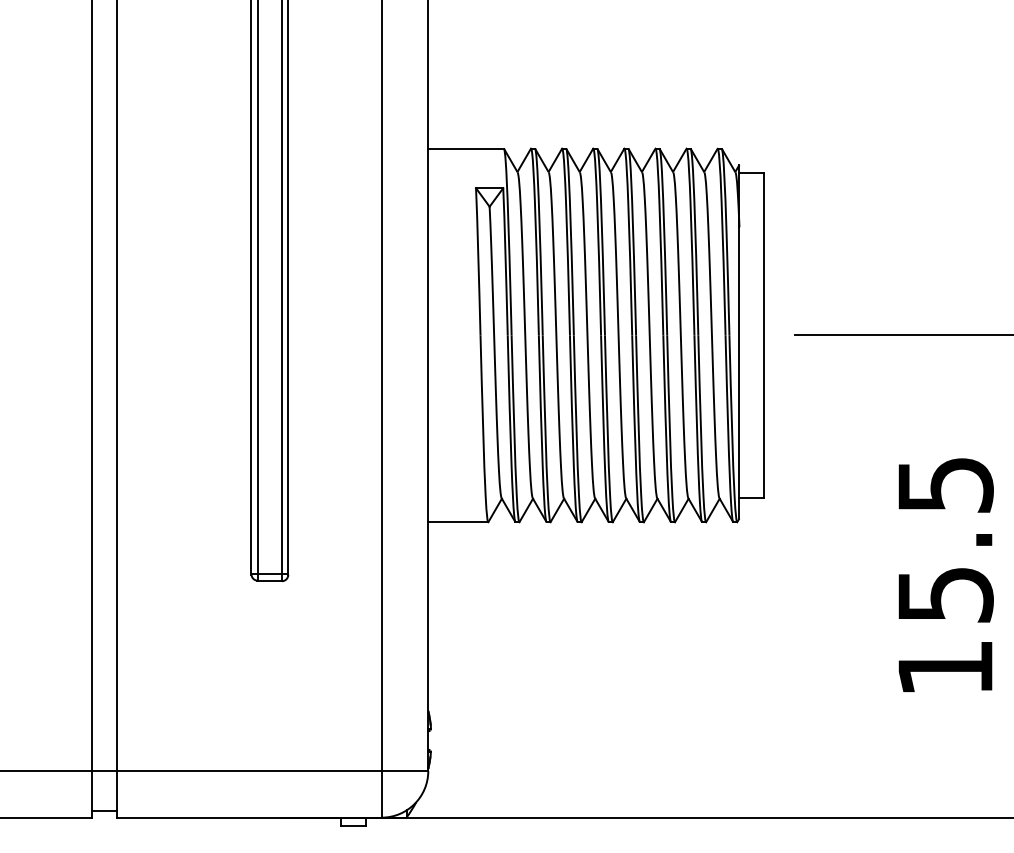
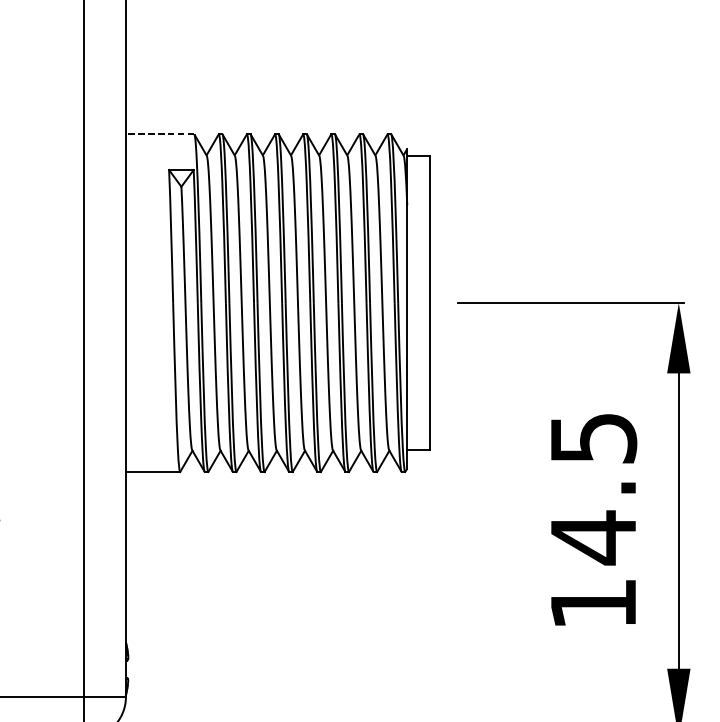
line: (466, 148) -> (160, 134), solid -> dashed
text: (945, 594) -> (593, 537), 15.5 -> 14.5

